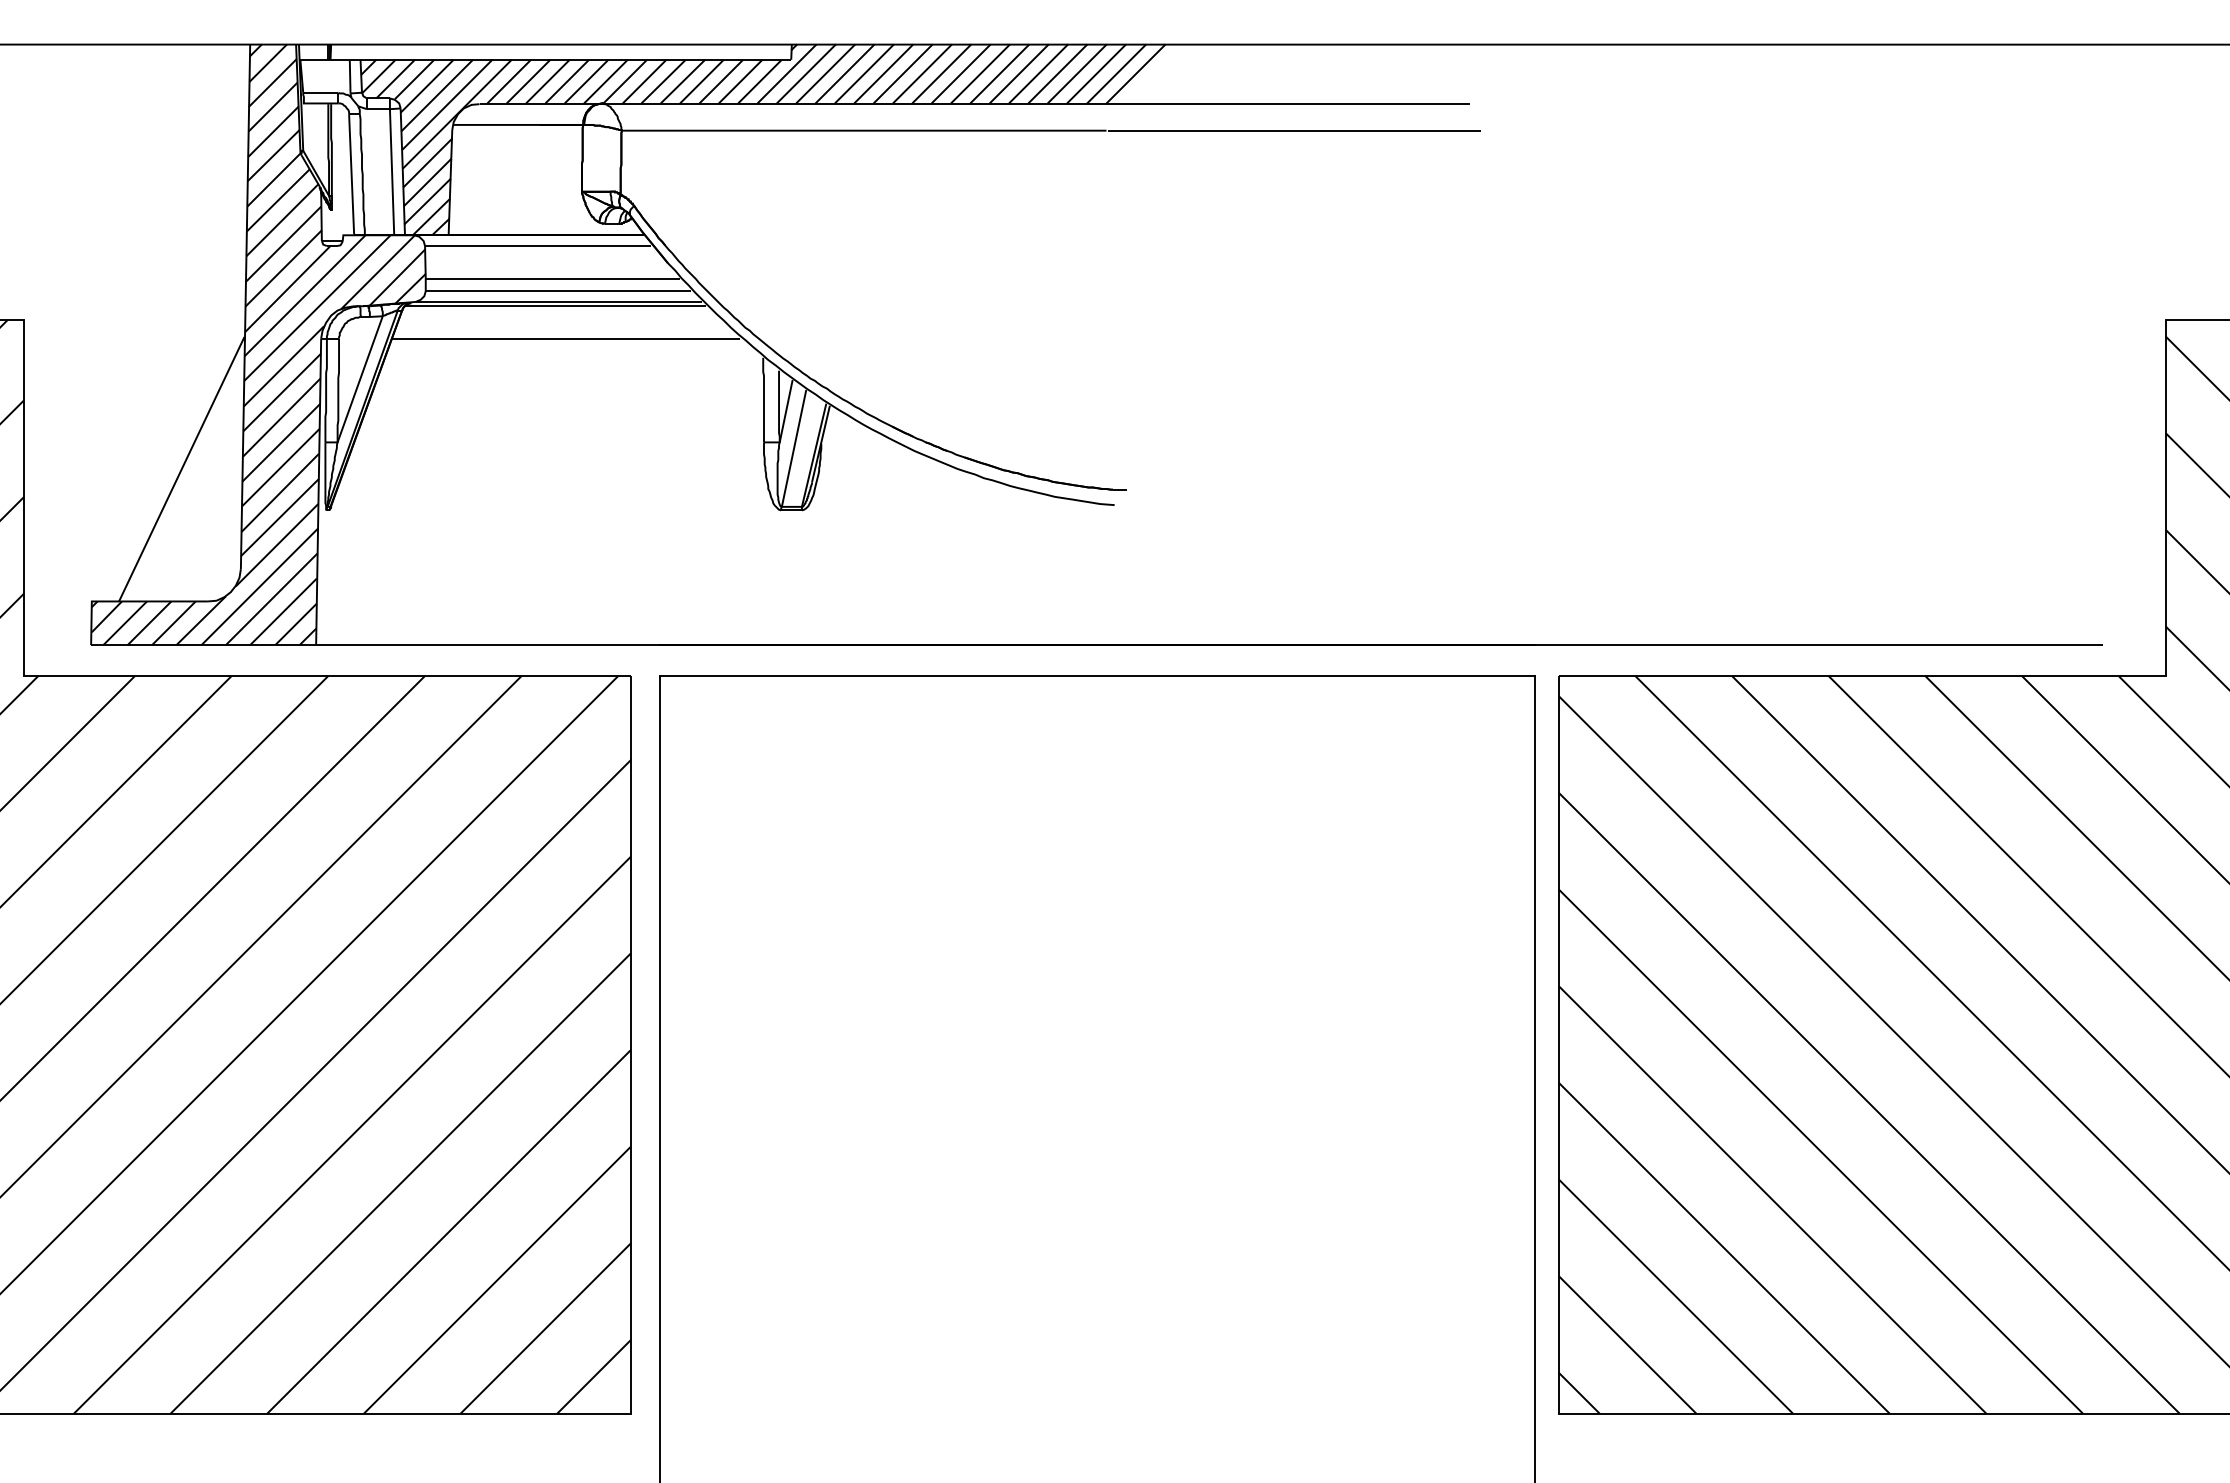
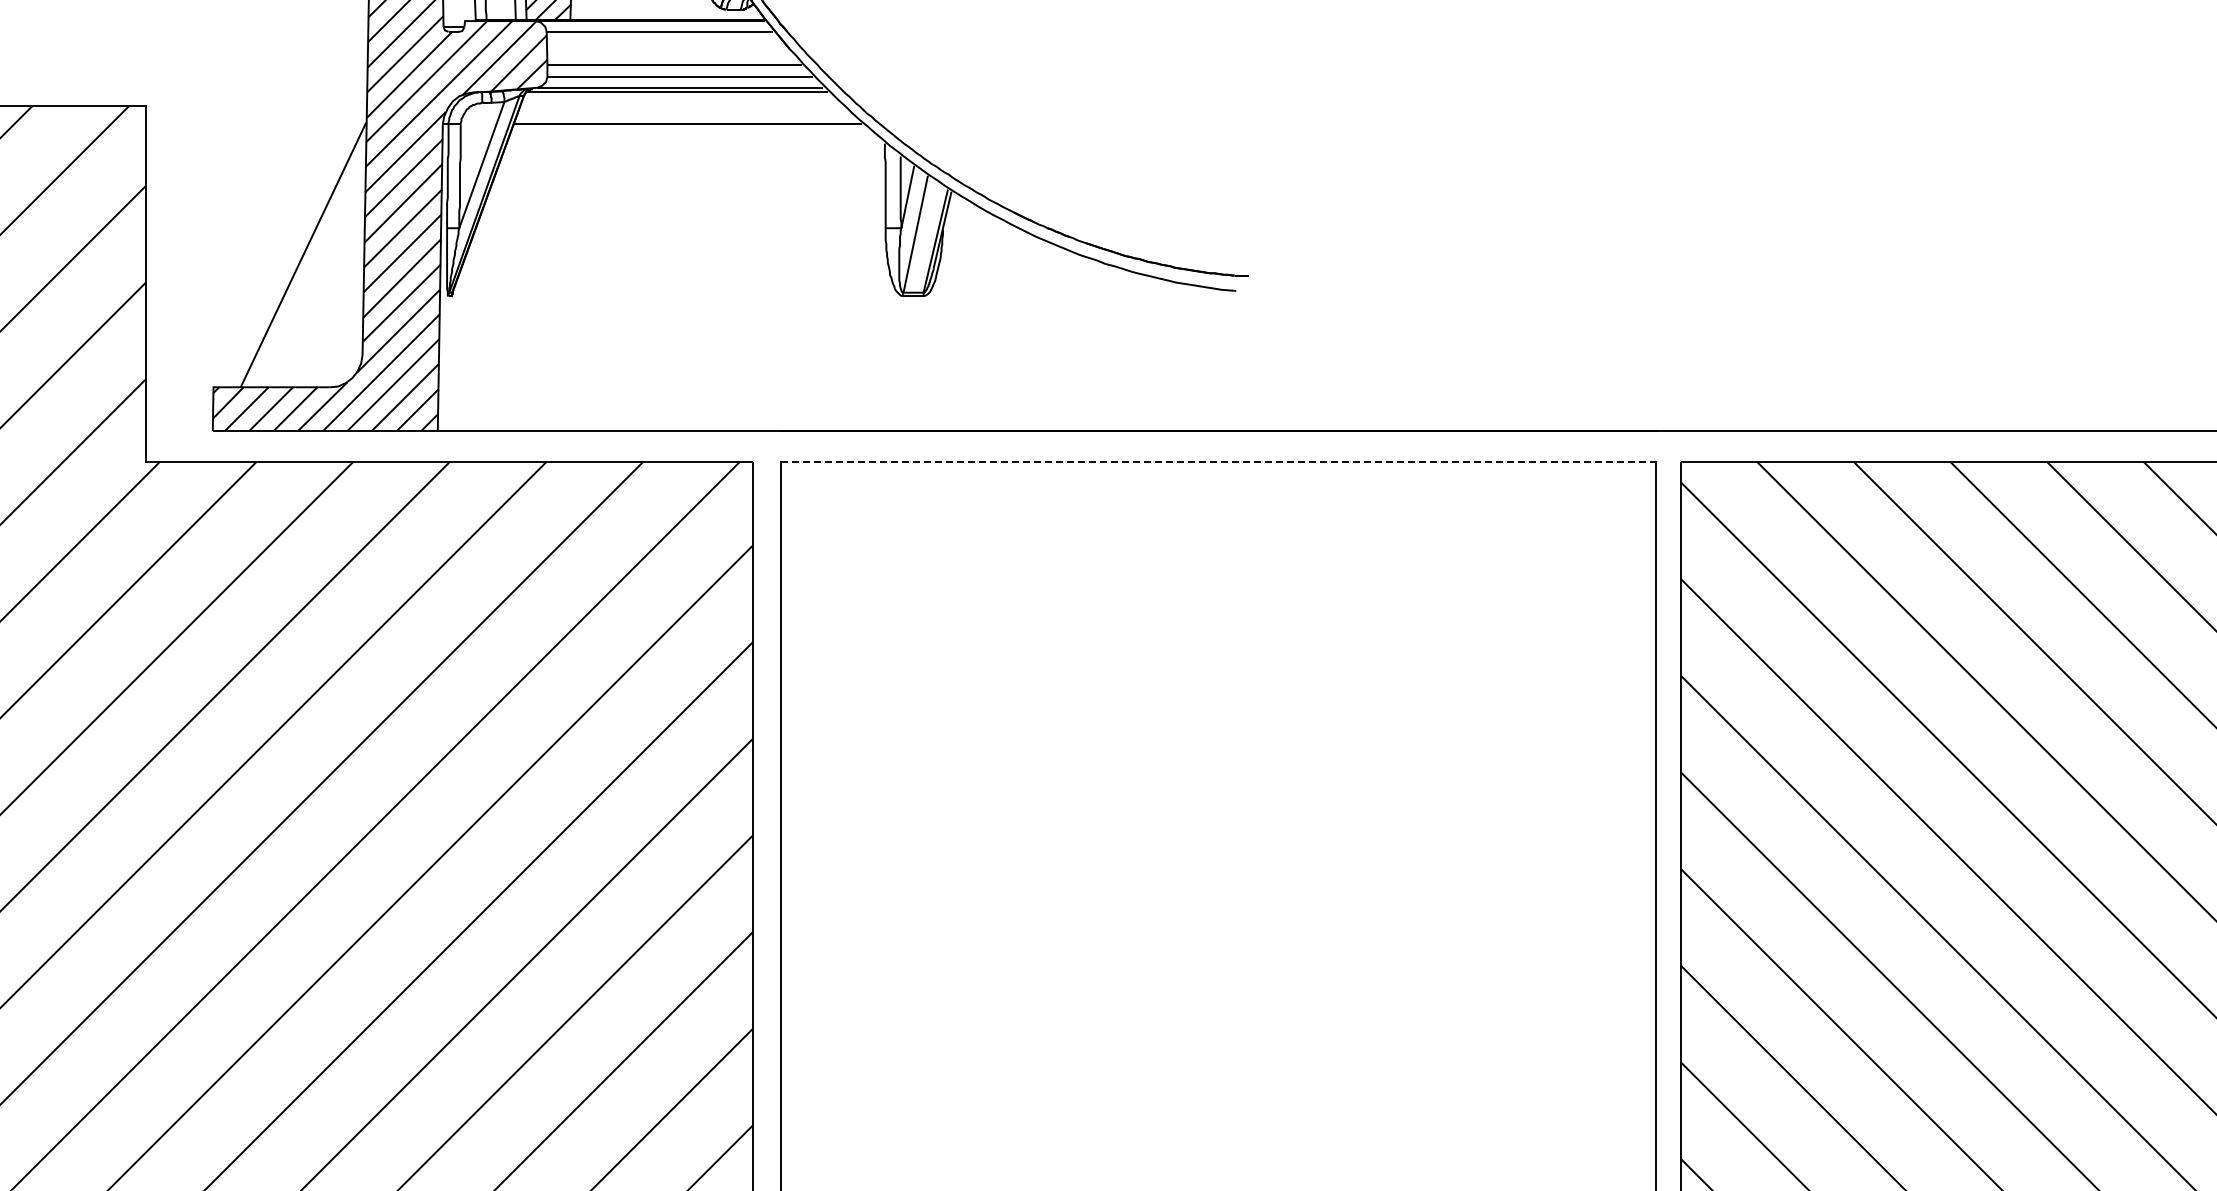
line: (1097, 676) -> (1219, 462), solid -> dashed

